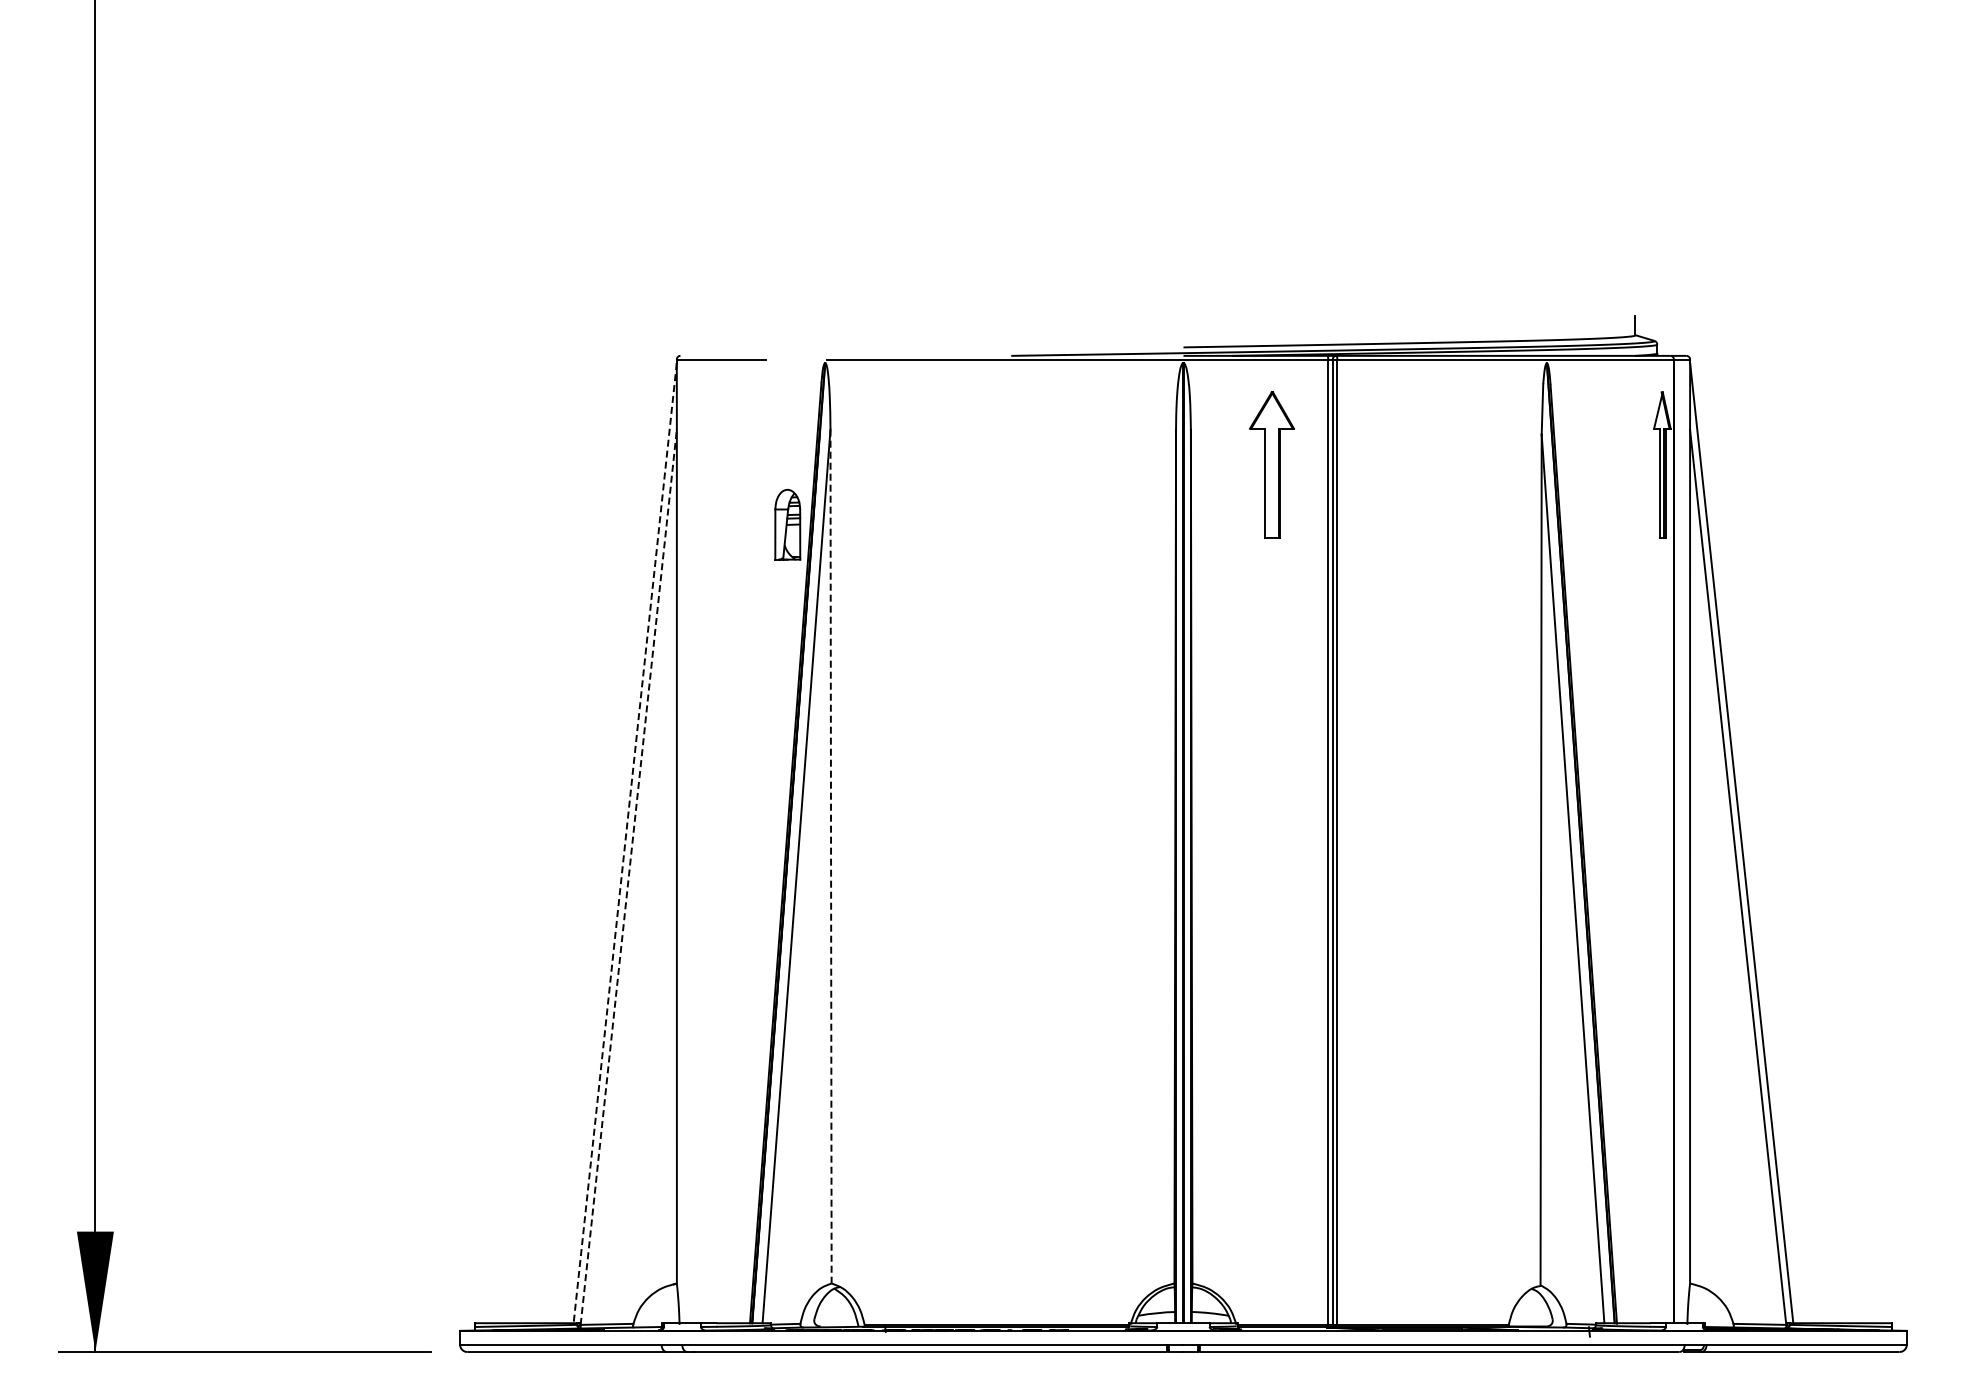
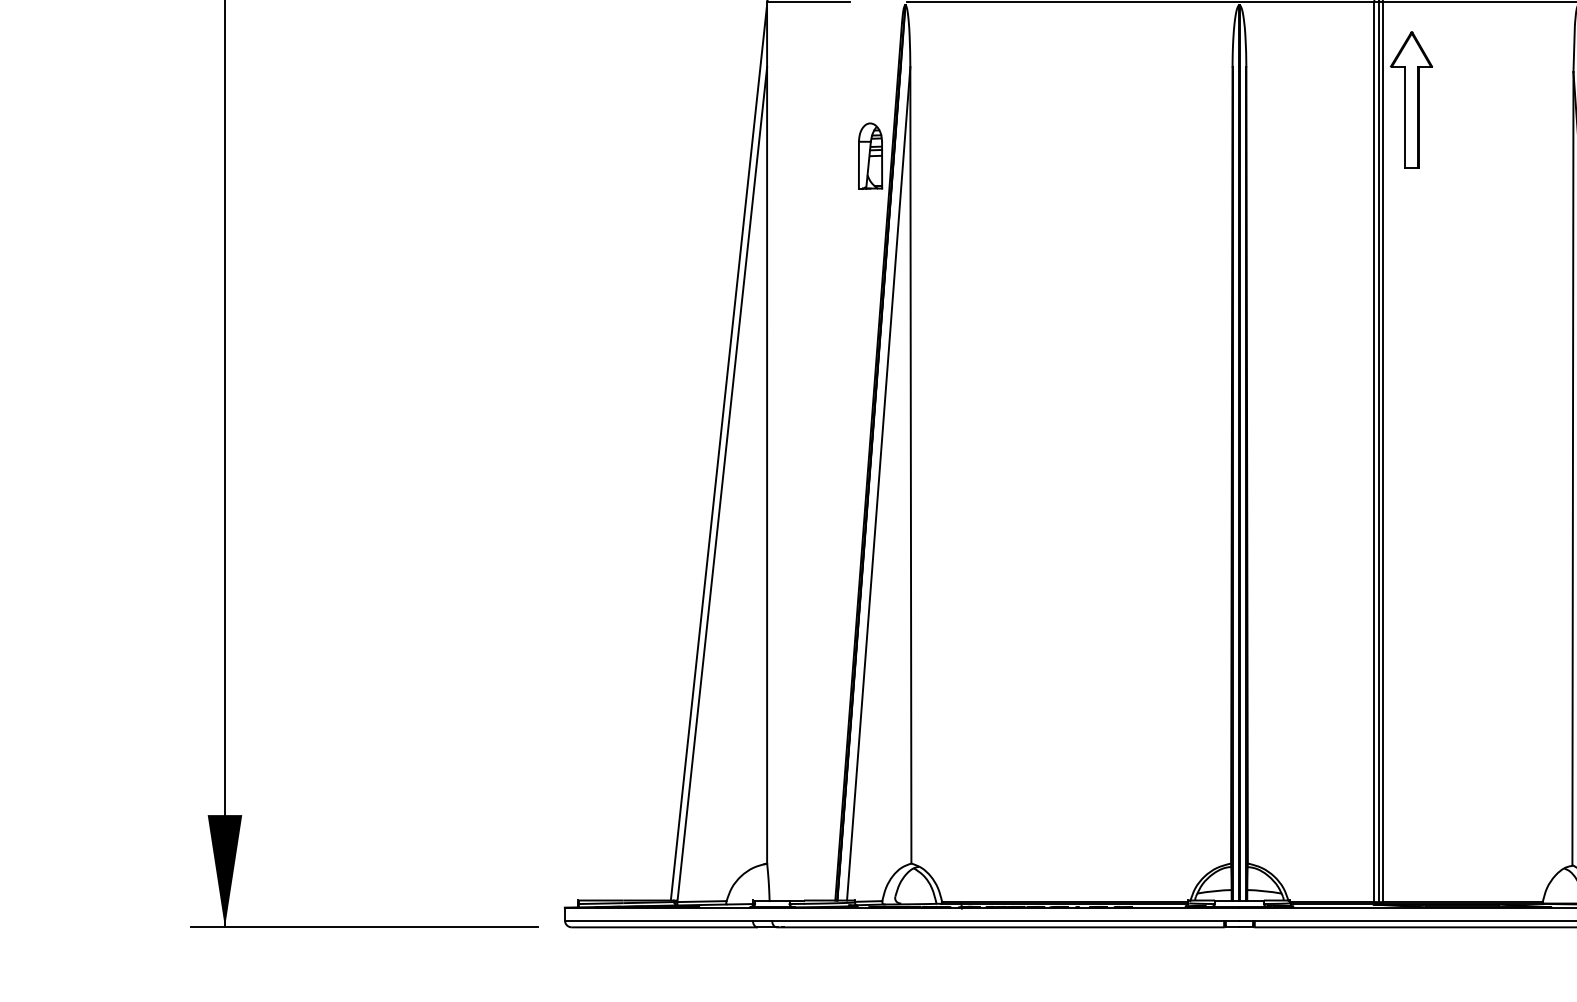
part: (1271, 464) -> (1411, 99), moved
line: (625, 843) -> (719, 453), dashed -> solid
line: (831, 856) -> (911, 465), dashed -> solid
line: (628, 876) -> (722, 483), dashed -> solid

